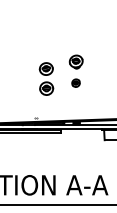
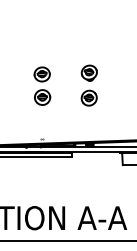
part: (46, 78) -> (42, 85), moved
part: (75, 82) -> (88, 97), size x1.67

